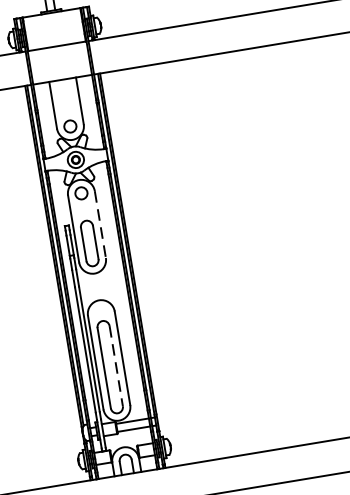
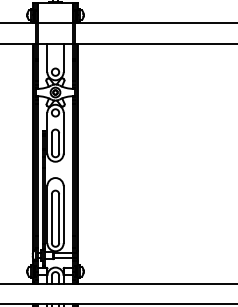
line: (100, 225) -> (63, 133), dashed -> solid
line: (116, 367) -> (59, 219), dashed -> solid

